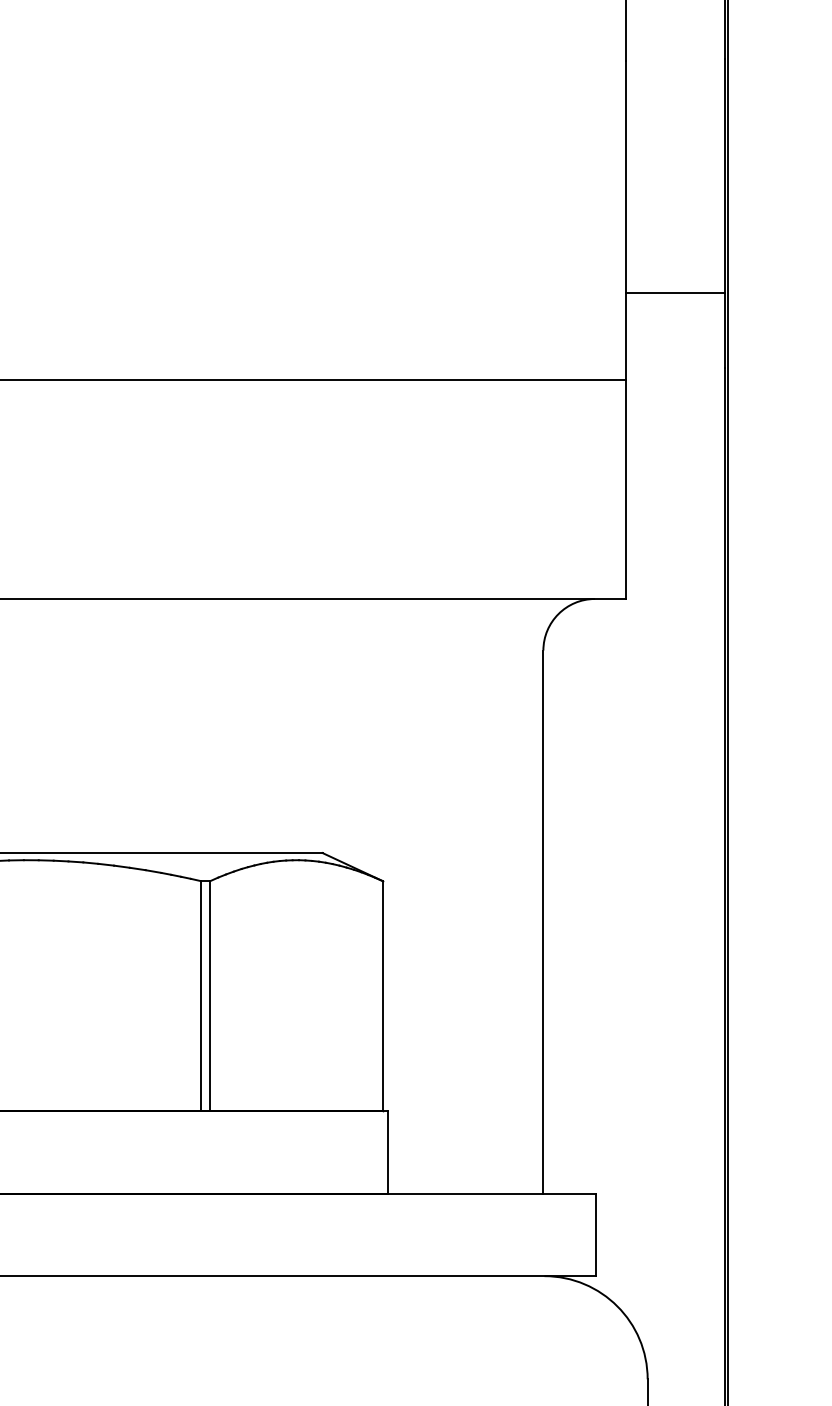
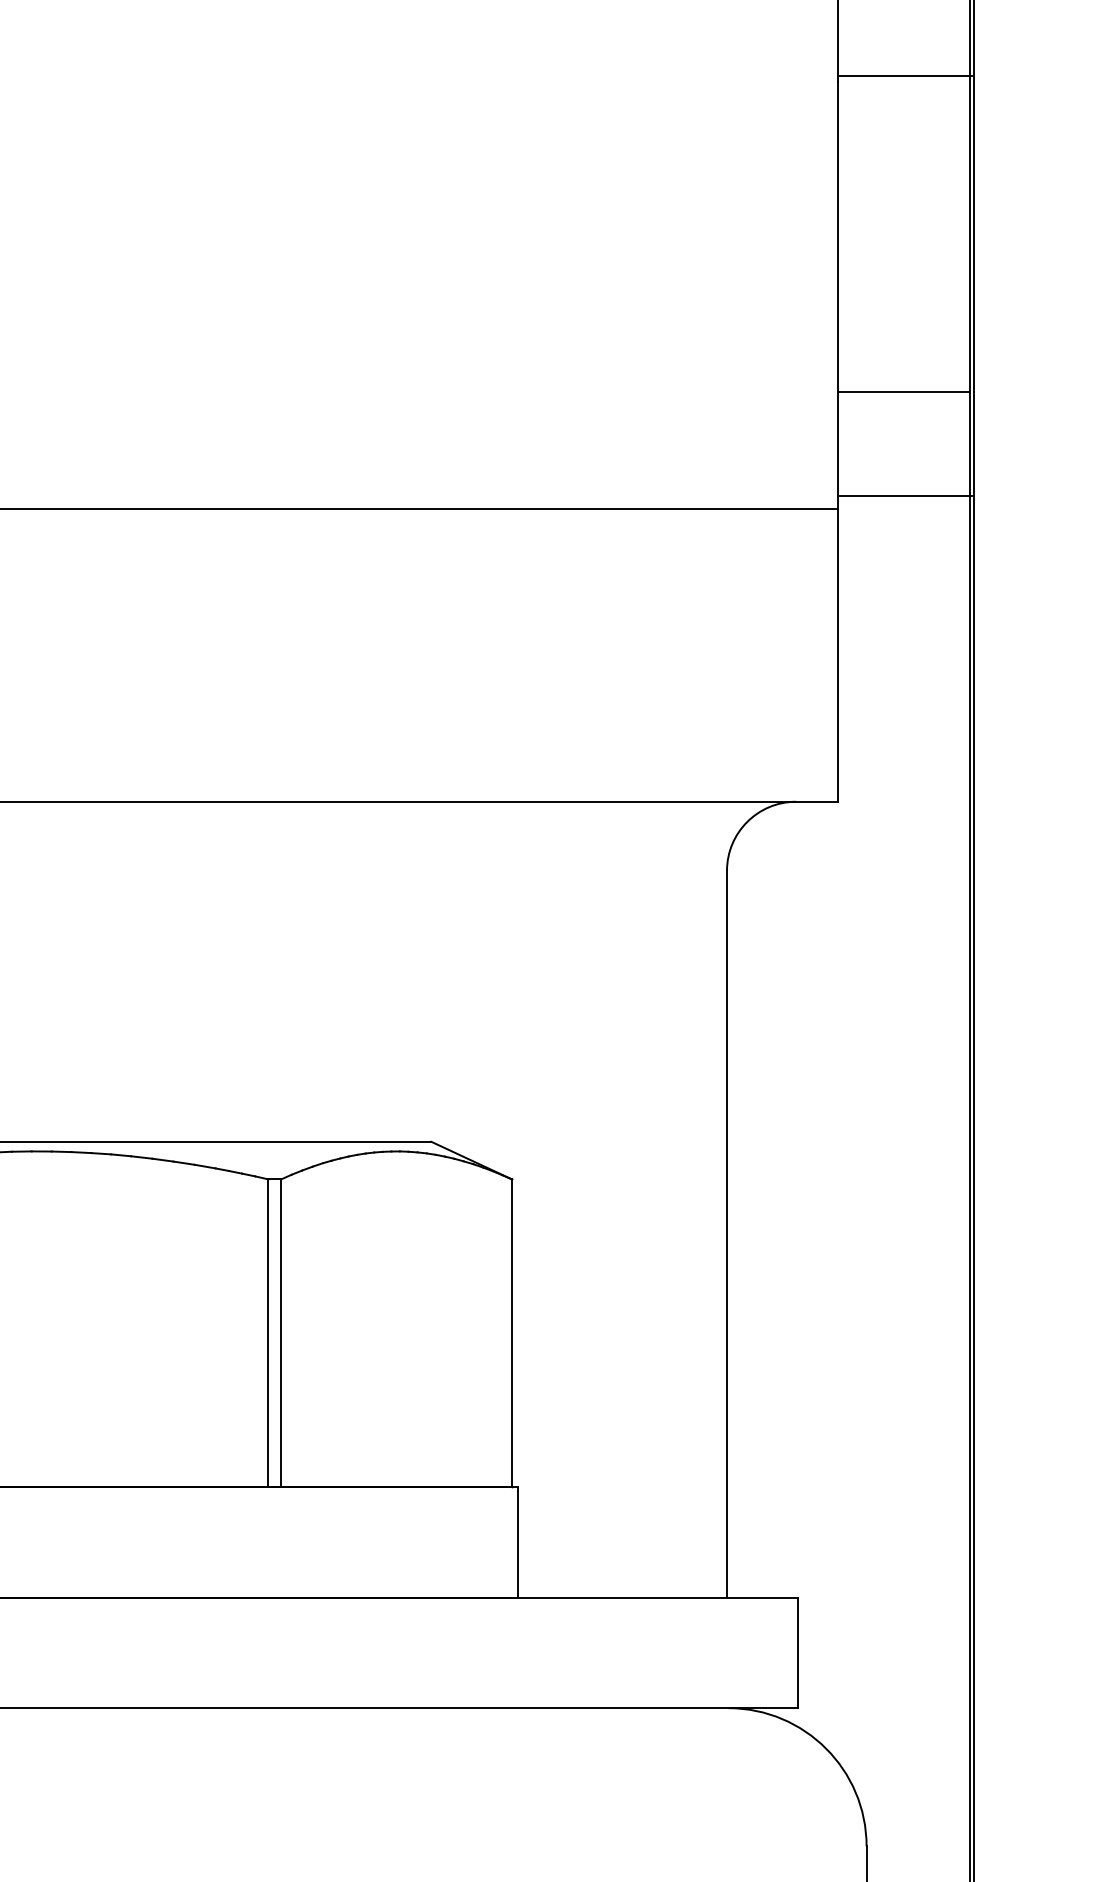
line: (676, 56) -> (905, 75), added
line: (676, 370) -> (905, 495), added

